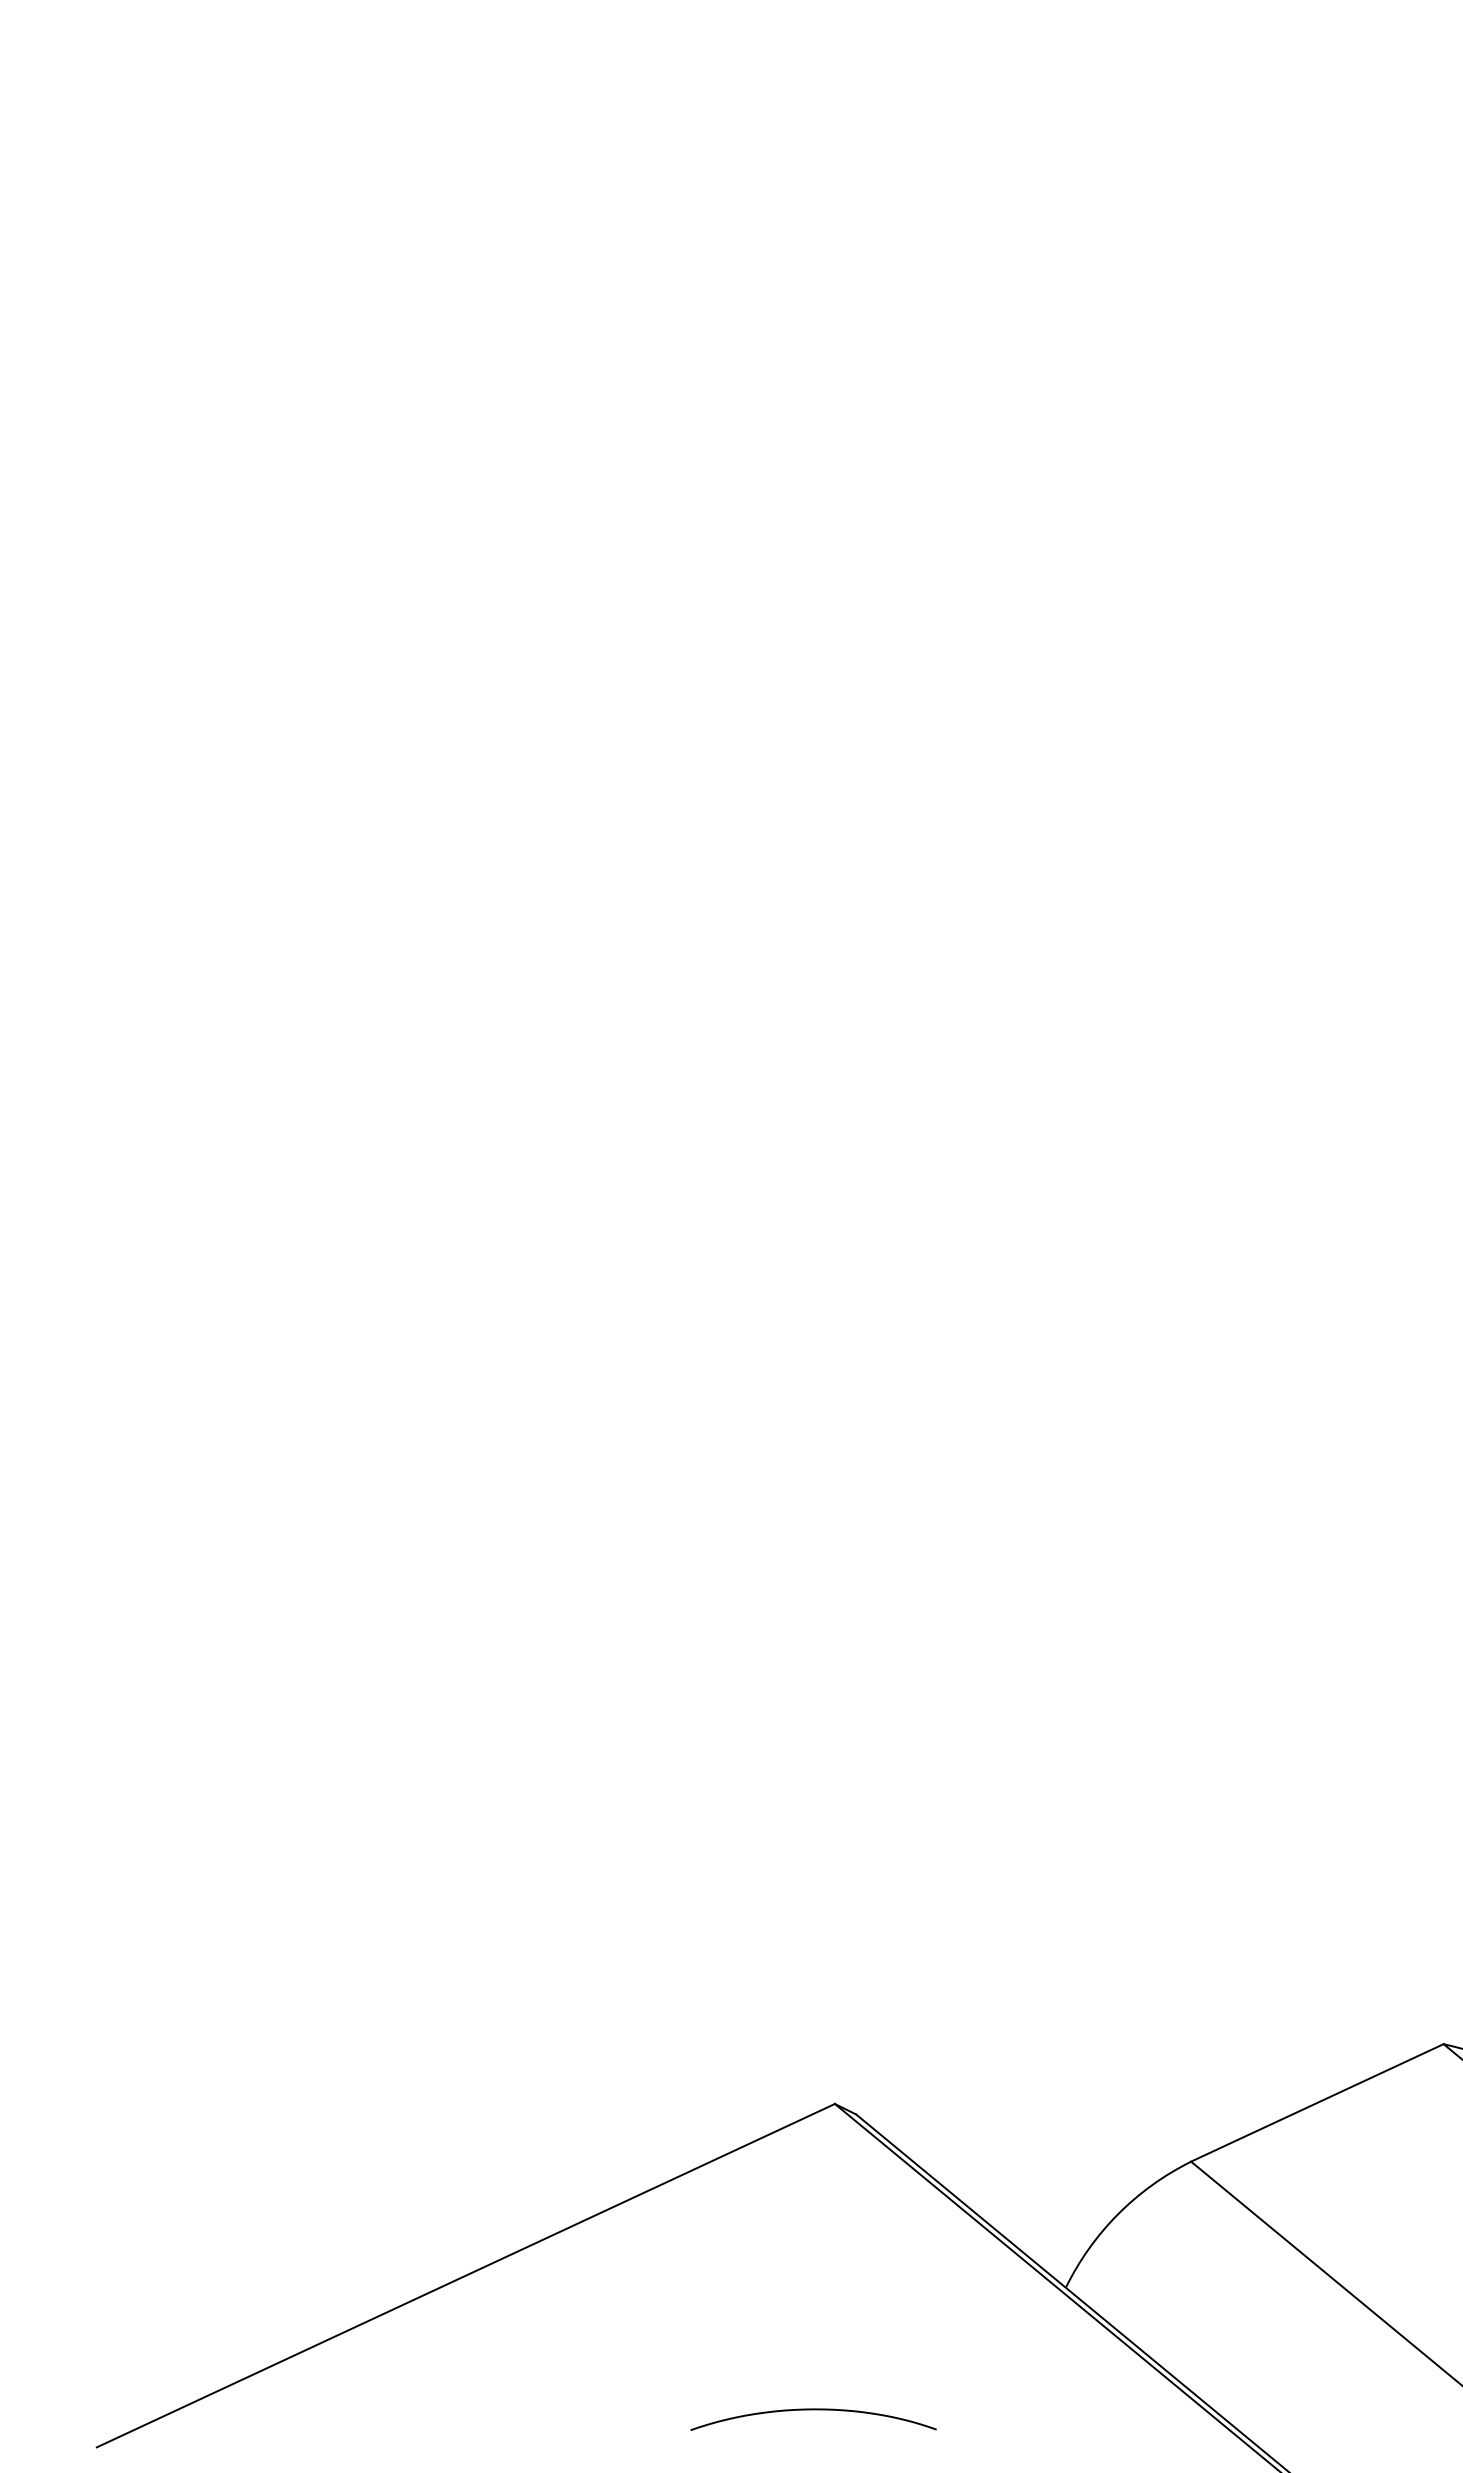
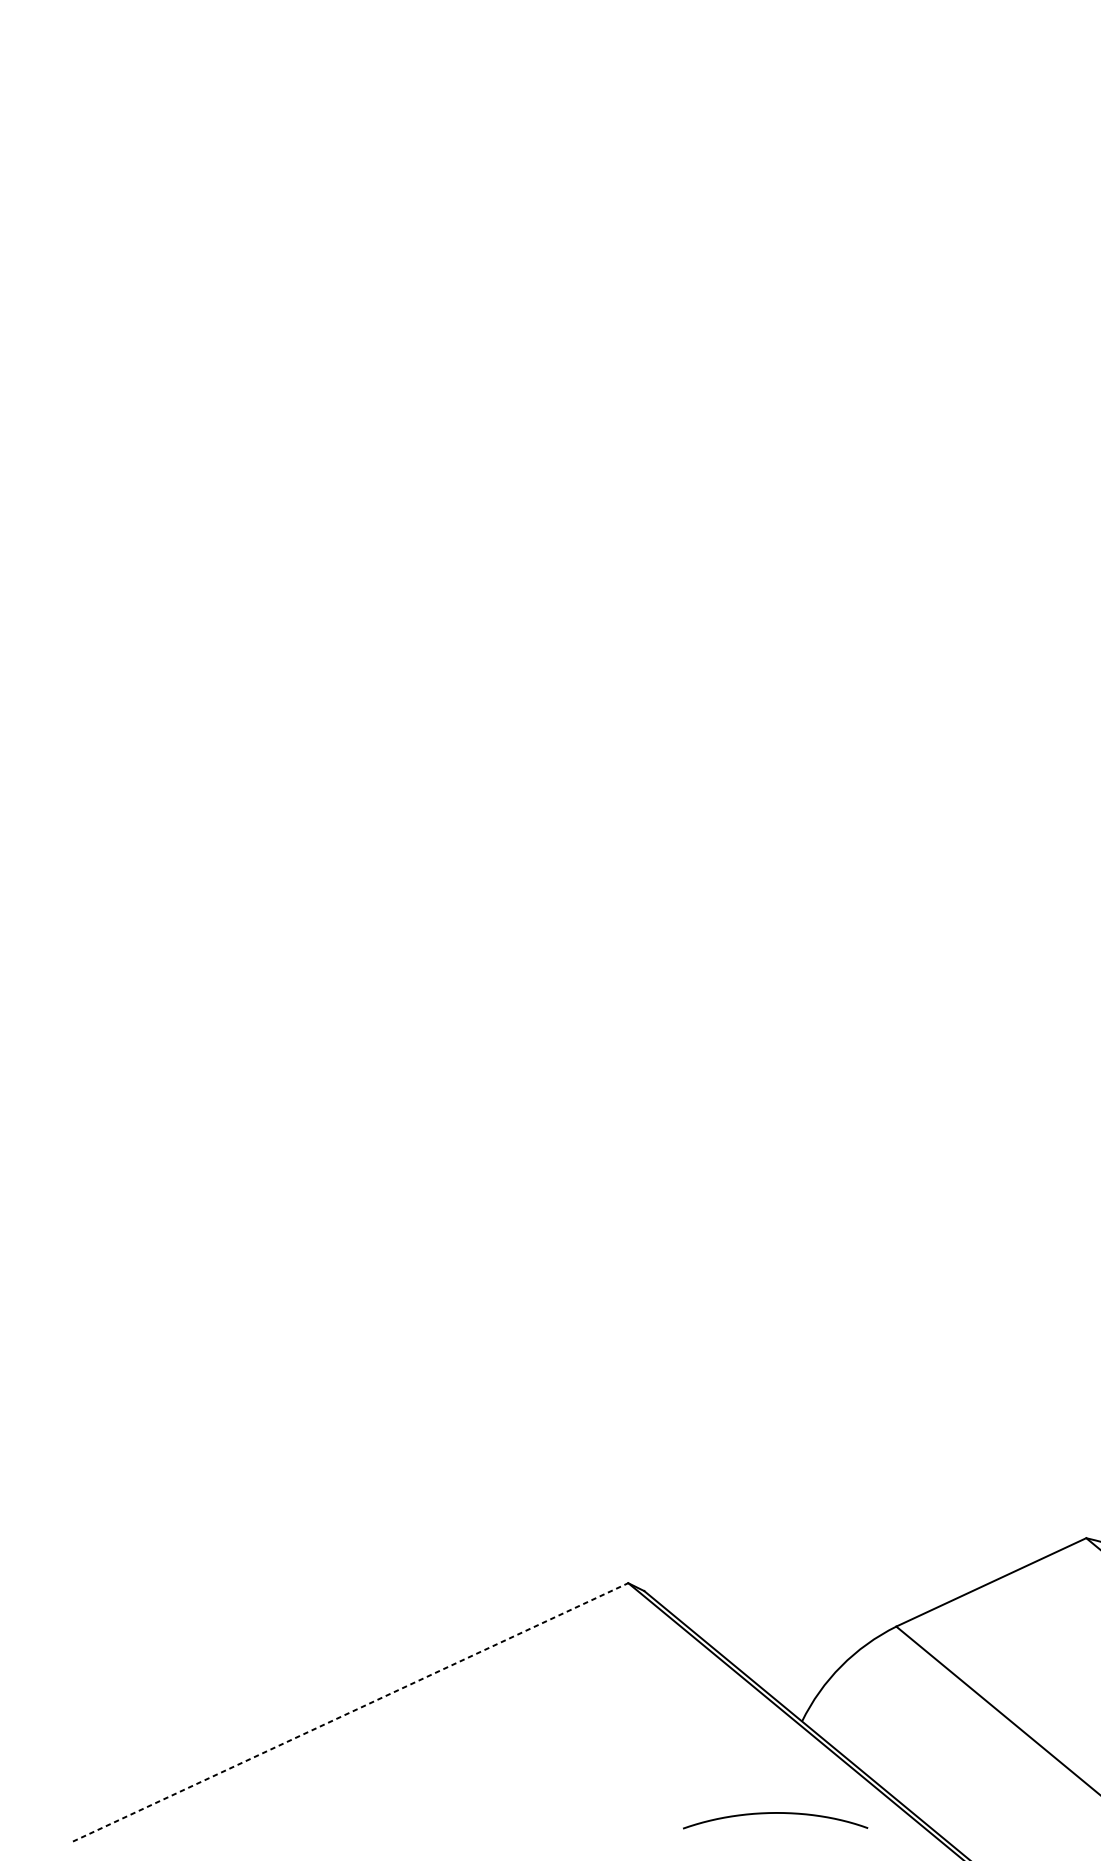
line: (466, 2275) -> (351, 1712), solid -> dashed
curve: (813, 2410) -> (775, 1813), moved

